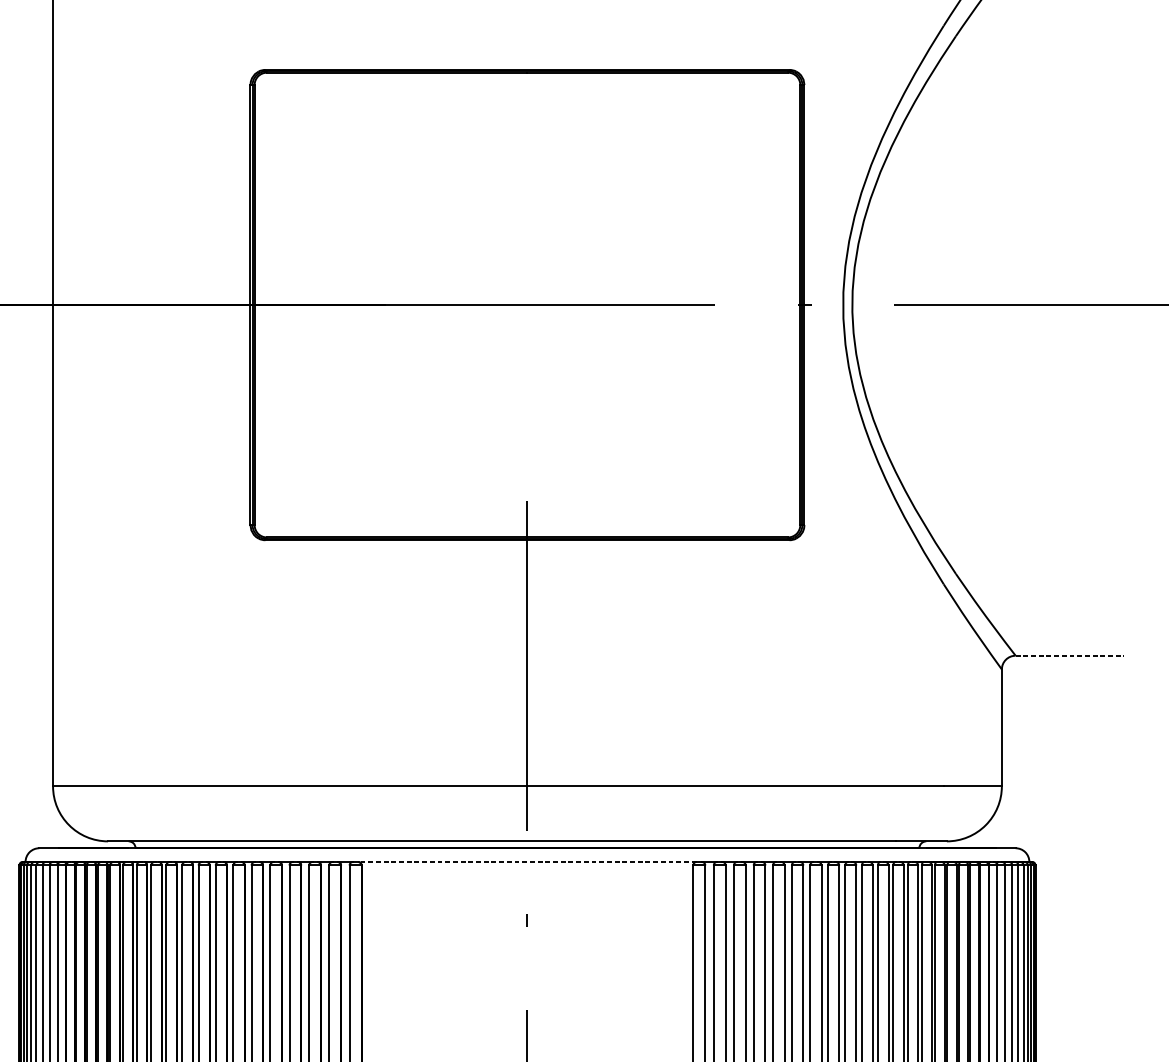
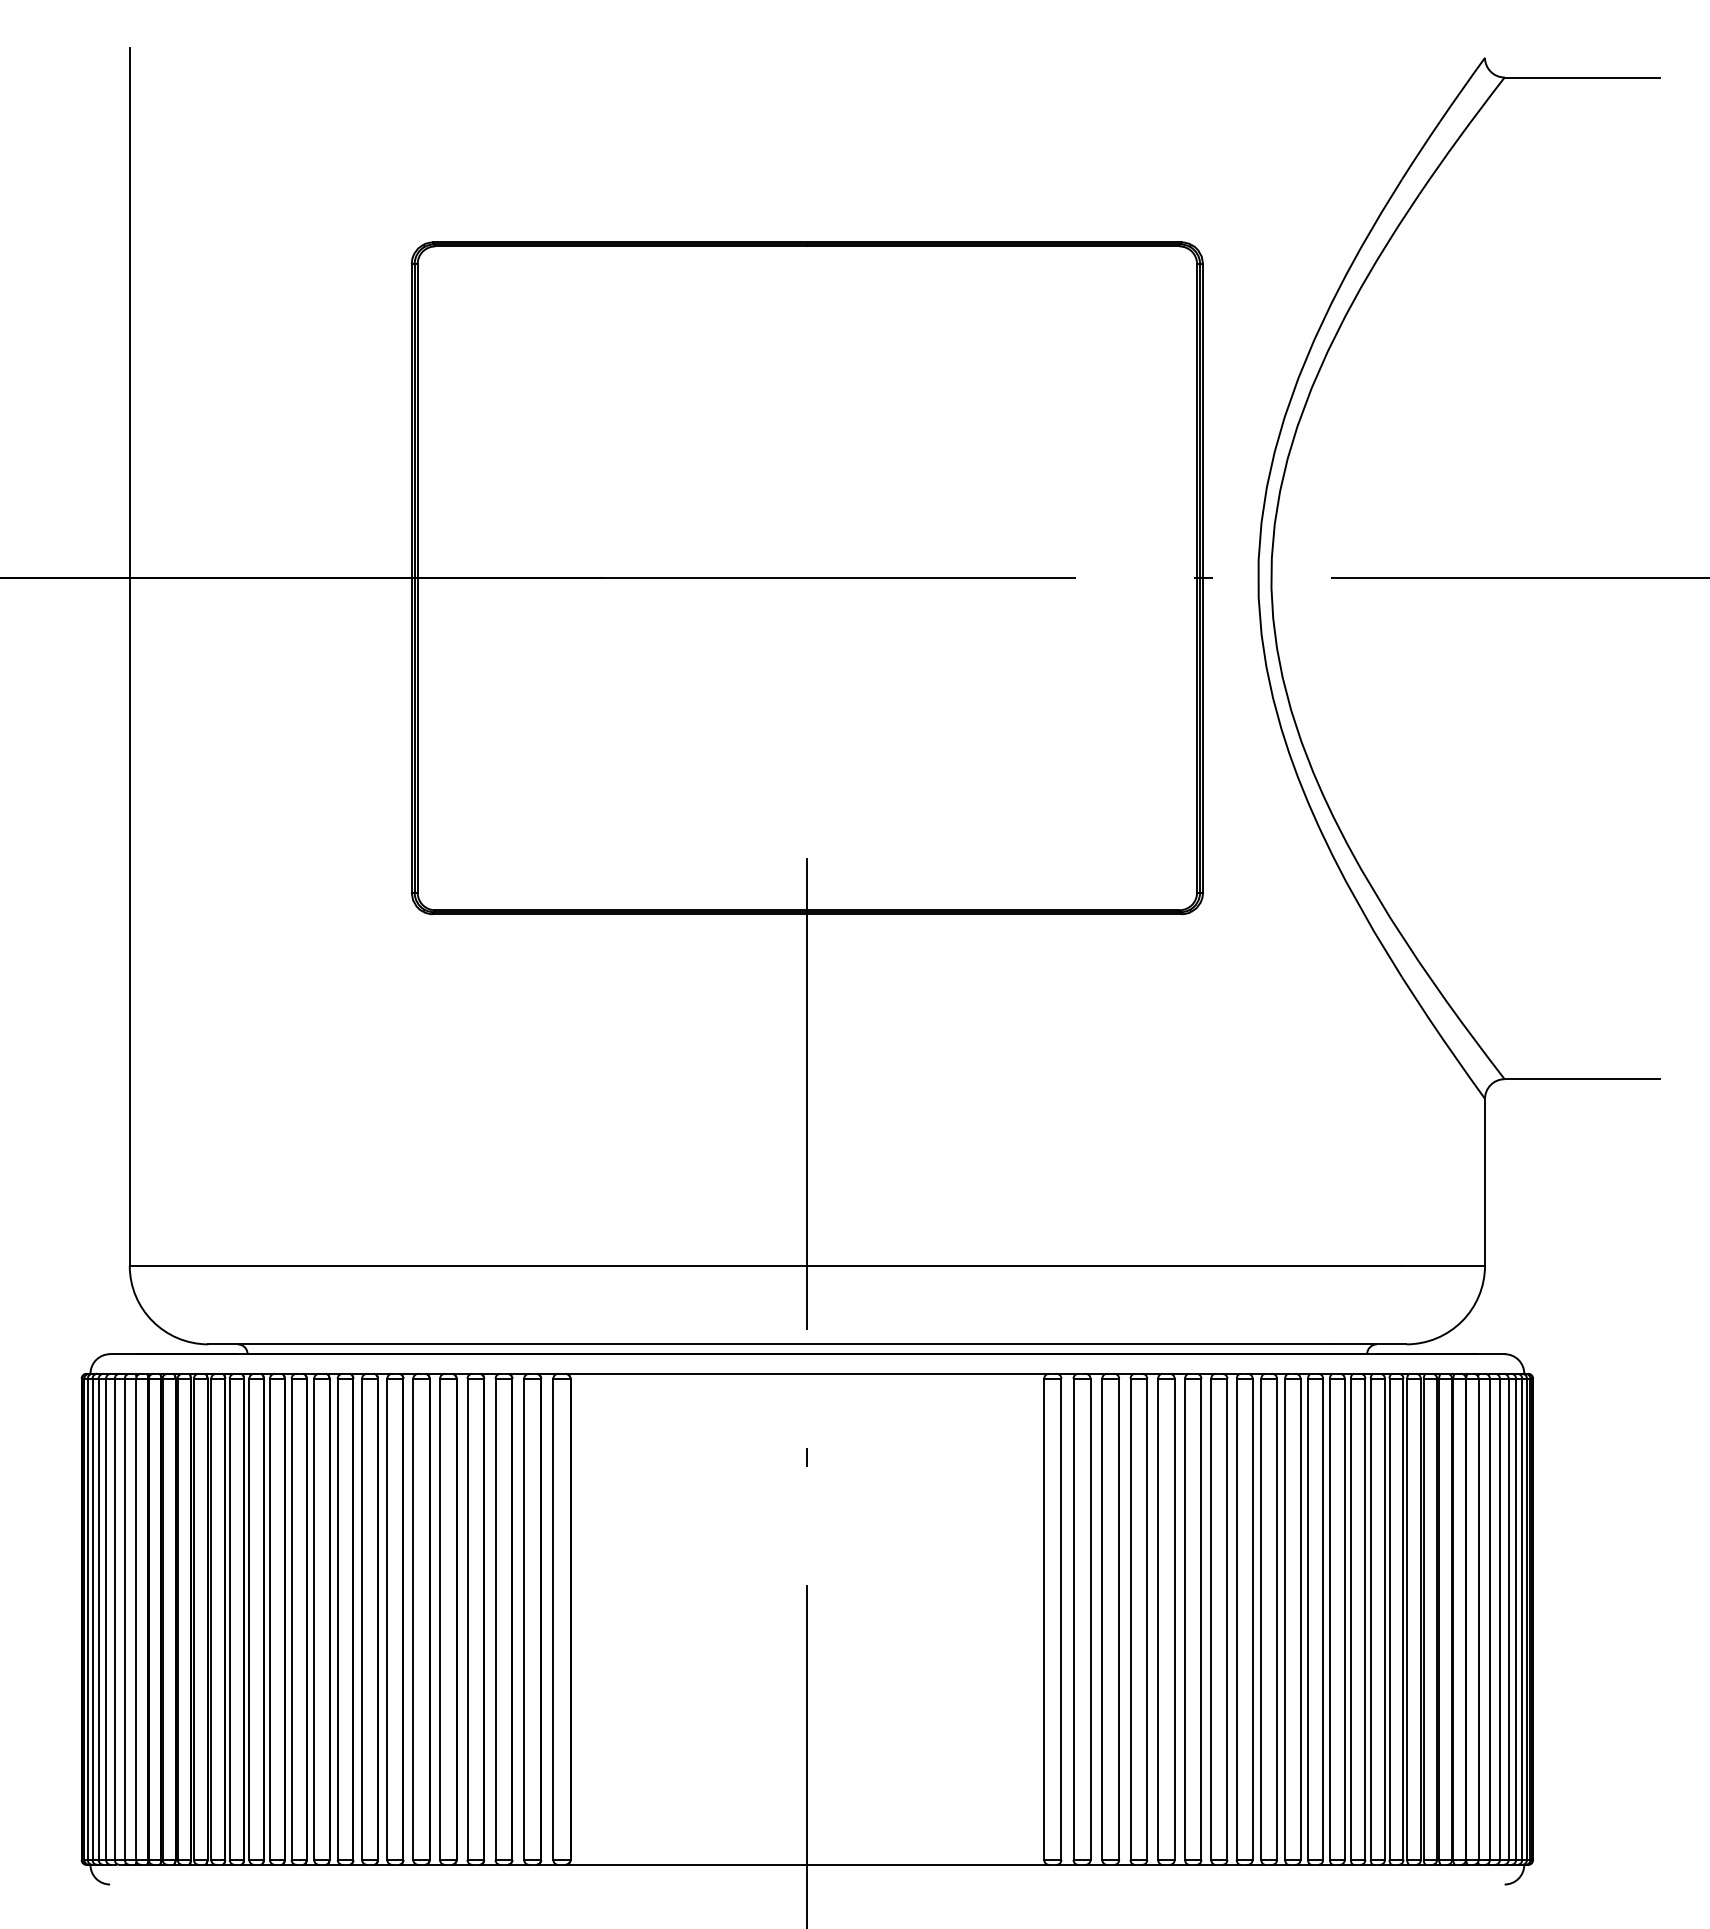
line: (1070, 655) -> (1582, 1079), dashed -> solid
line: (527, 861) -> (807, 1373), dashed -> solid

